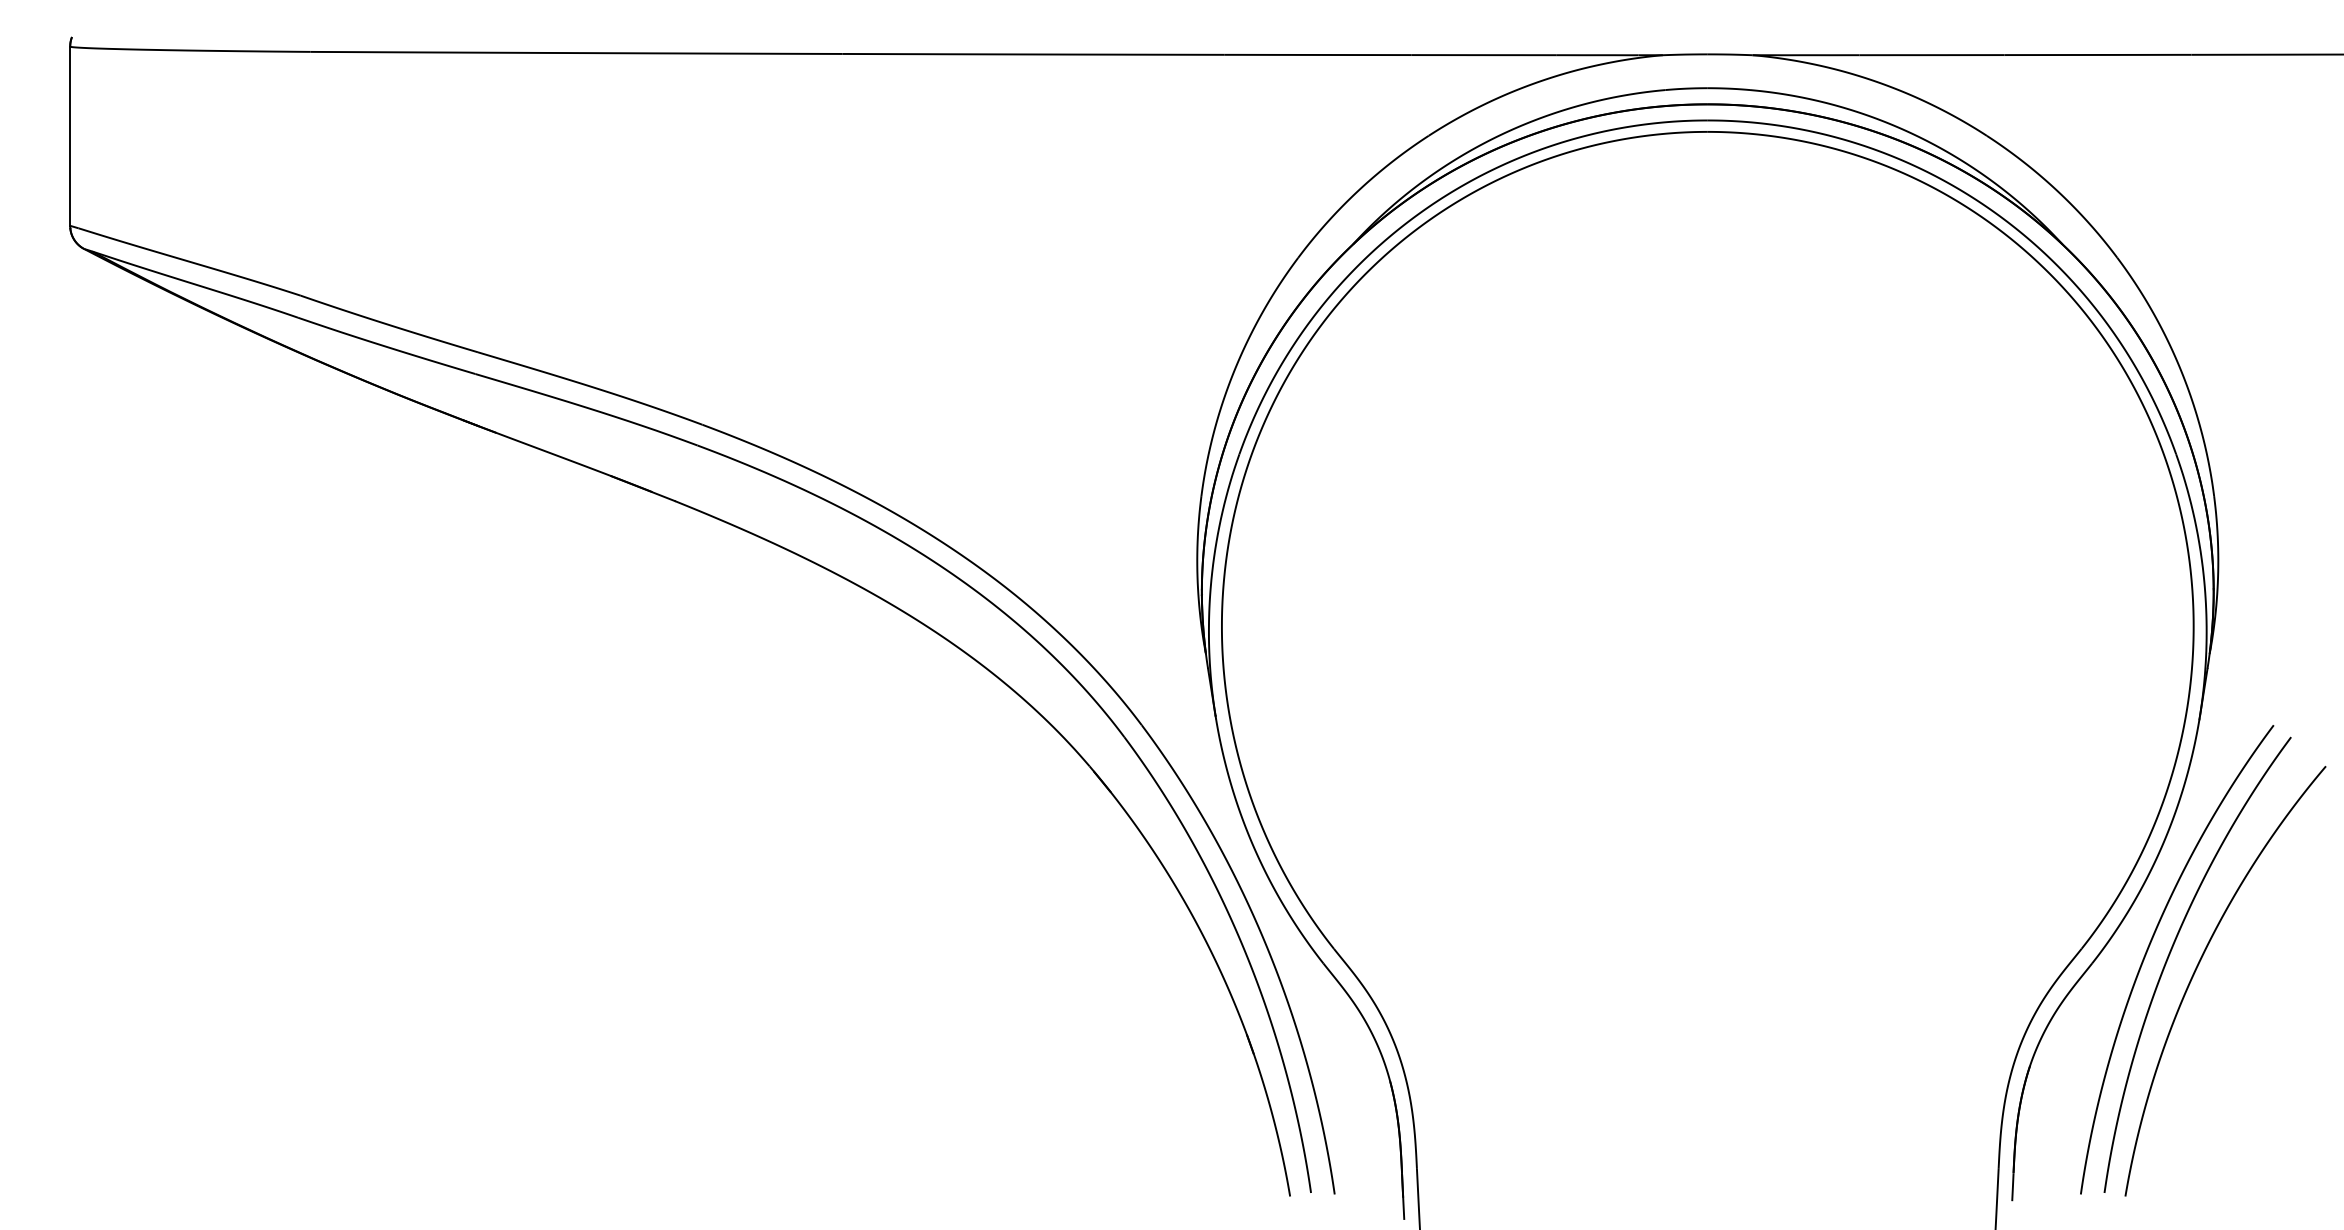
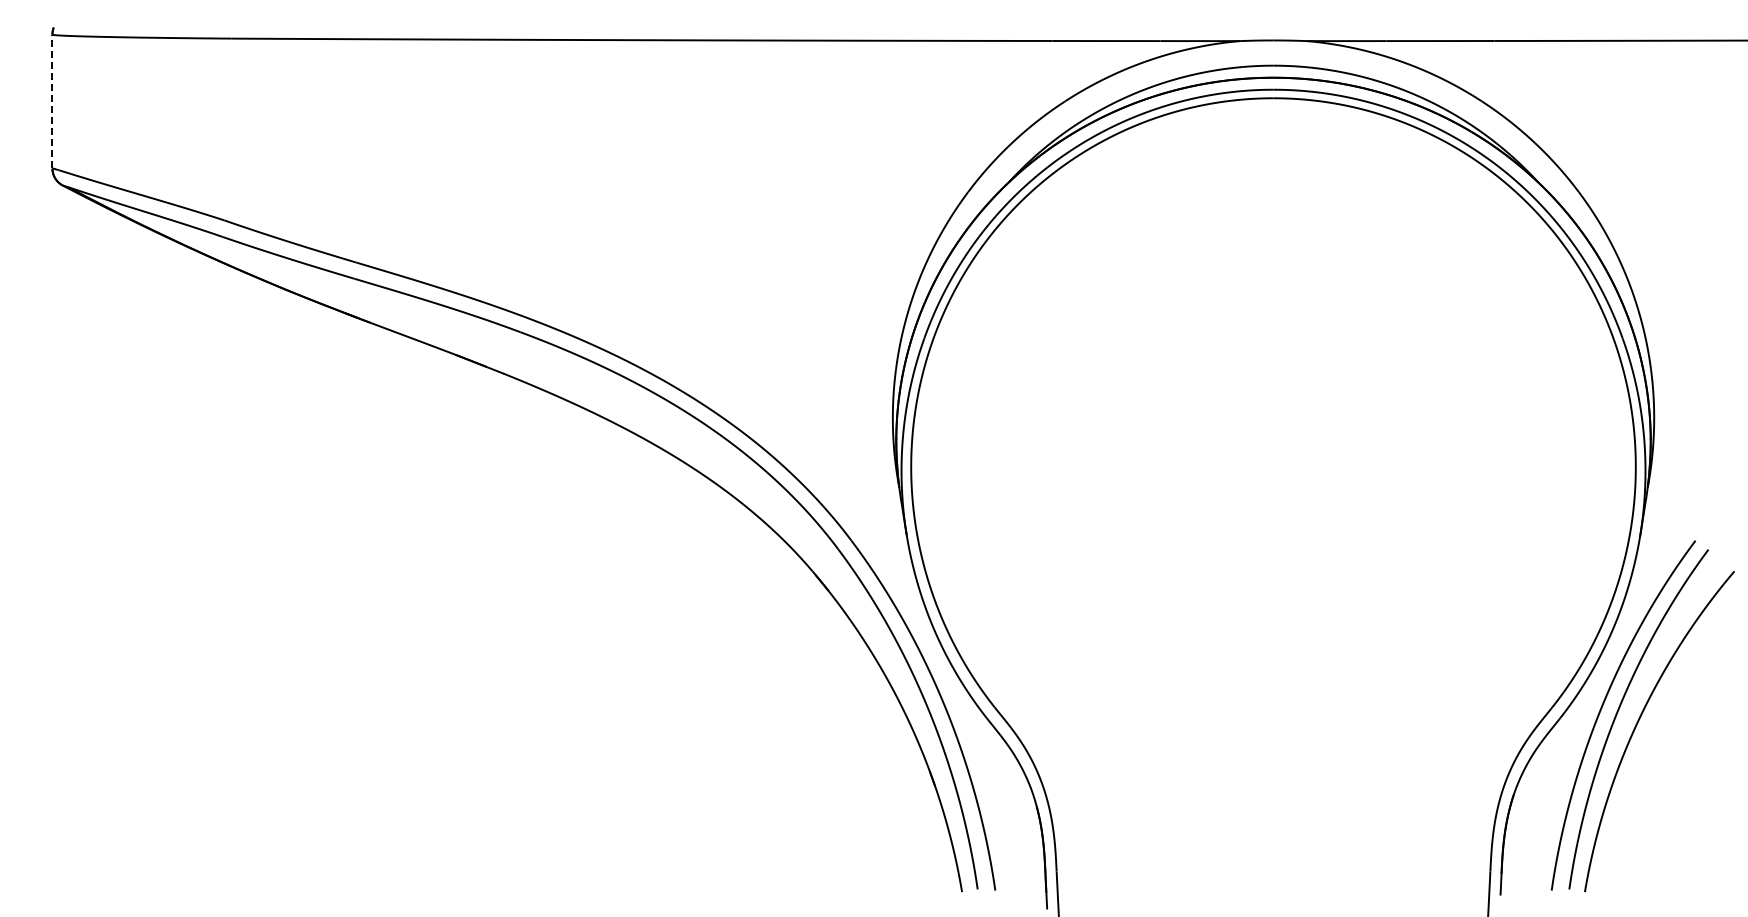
line: (70, 136) -> (52, 101), solid -> dashed

